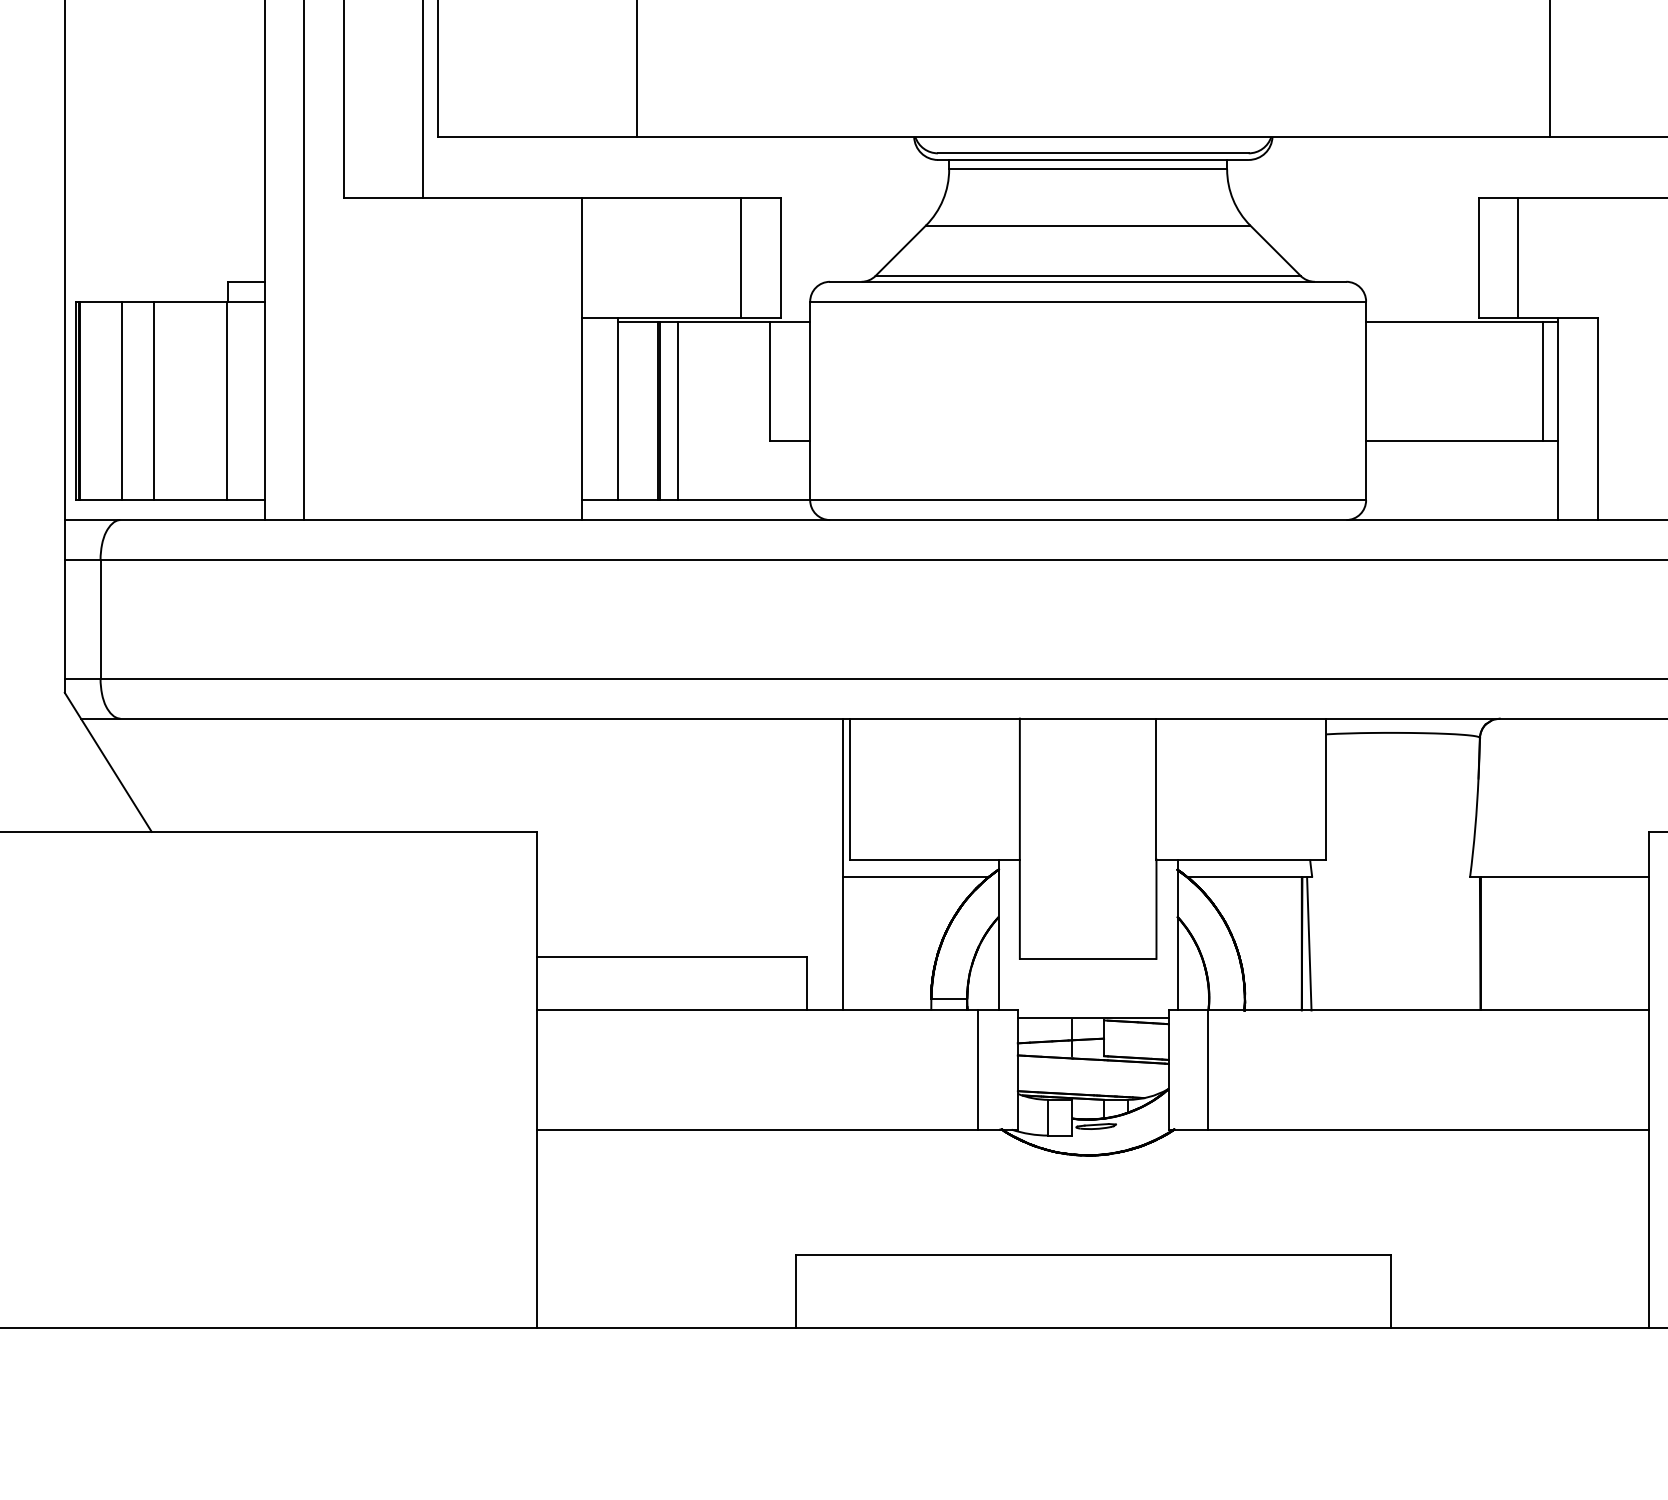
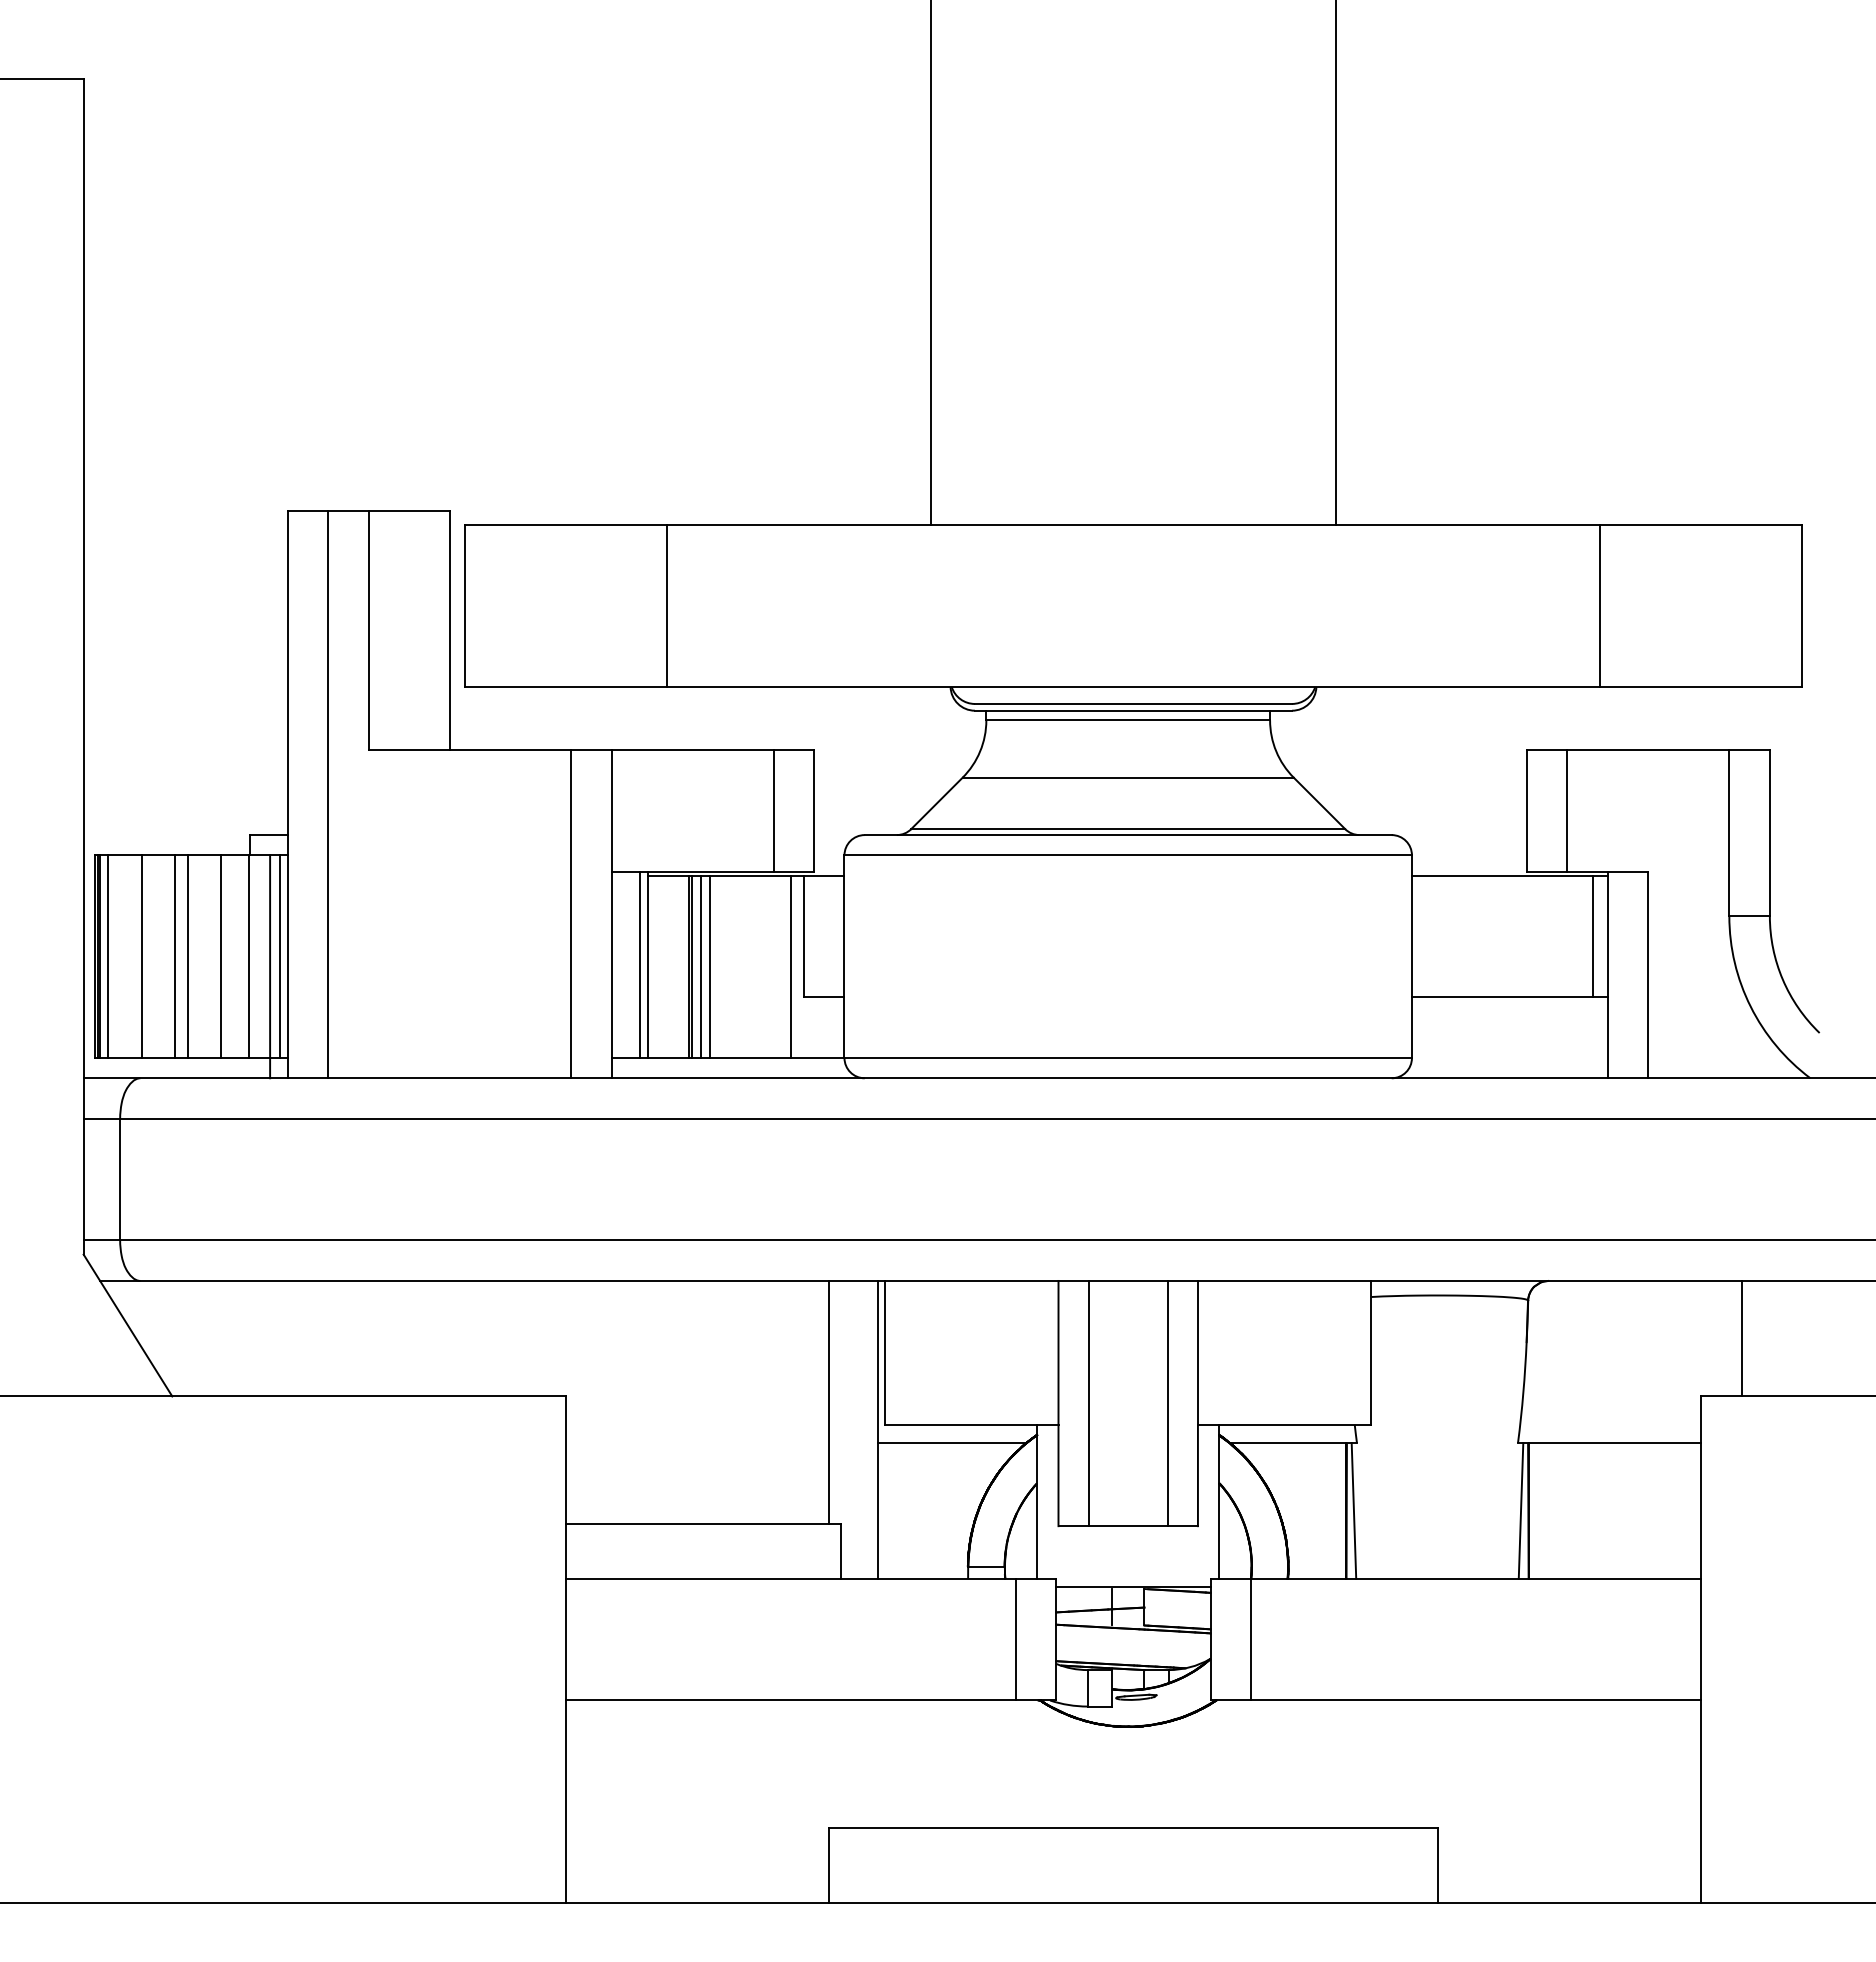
line: (542, 358) -> (571, 913), added
line: (89, 400) -> (108, 956), added
line: (167, 400) -> (188, 956), added
line: (198, 400) -> (220, 956), added
line: (256, 400) -> (279, 956), added
line: (610, 408) -> (640, 964), added
line: (247, 410) -> (270, 966), added
line: (670, 410) -> (701, 966), added
line: (757, 410) -> (790, 966), added
line: (795, 837) -> (829, 1402), added
line: (1049, 838) -> (1088, 1403), added
line: (1126, 838) -> (1167, 1403), added
line: (1472, 943) -> (1520, 1510), added

